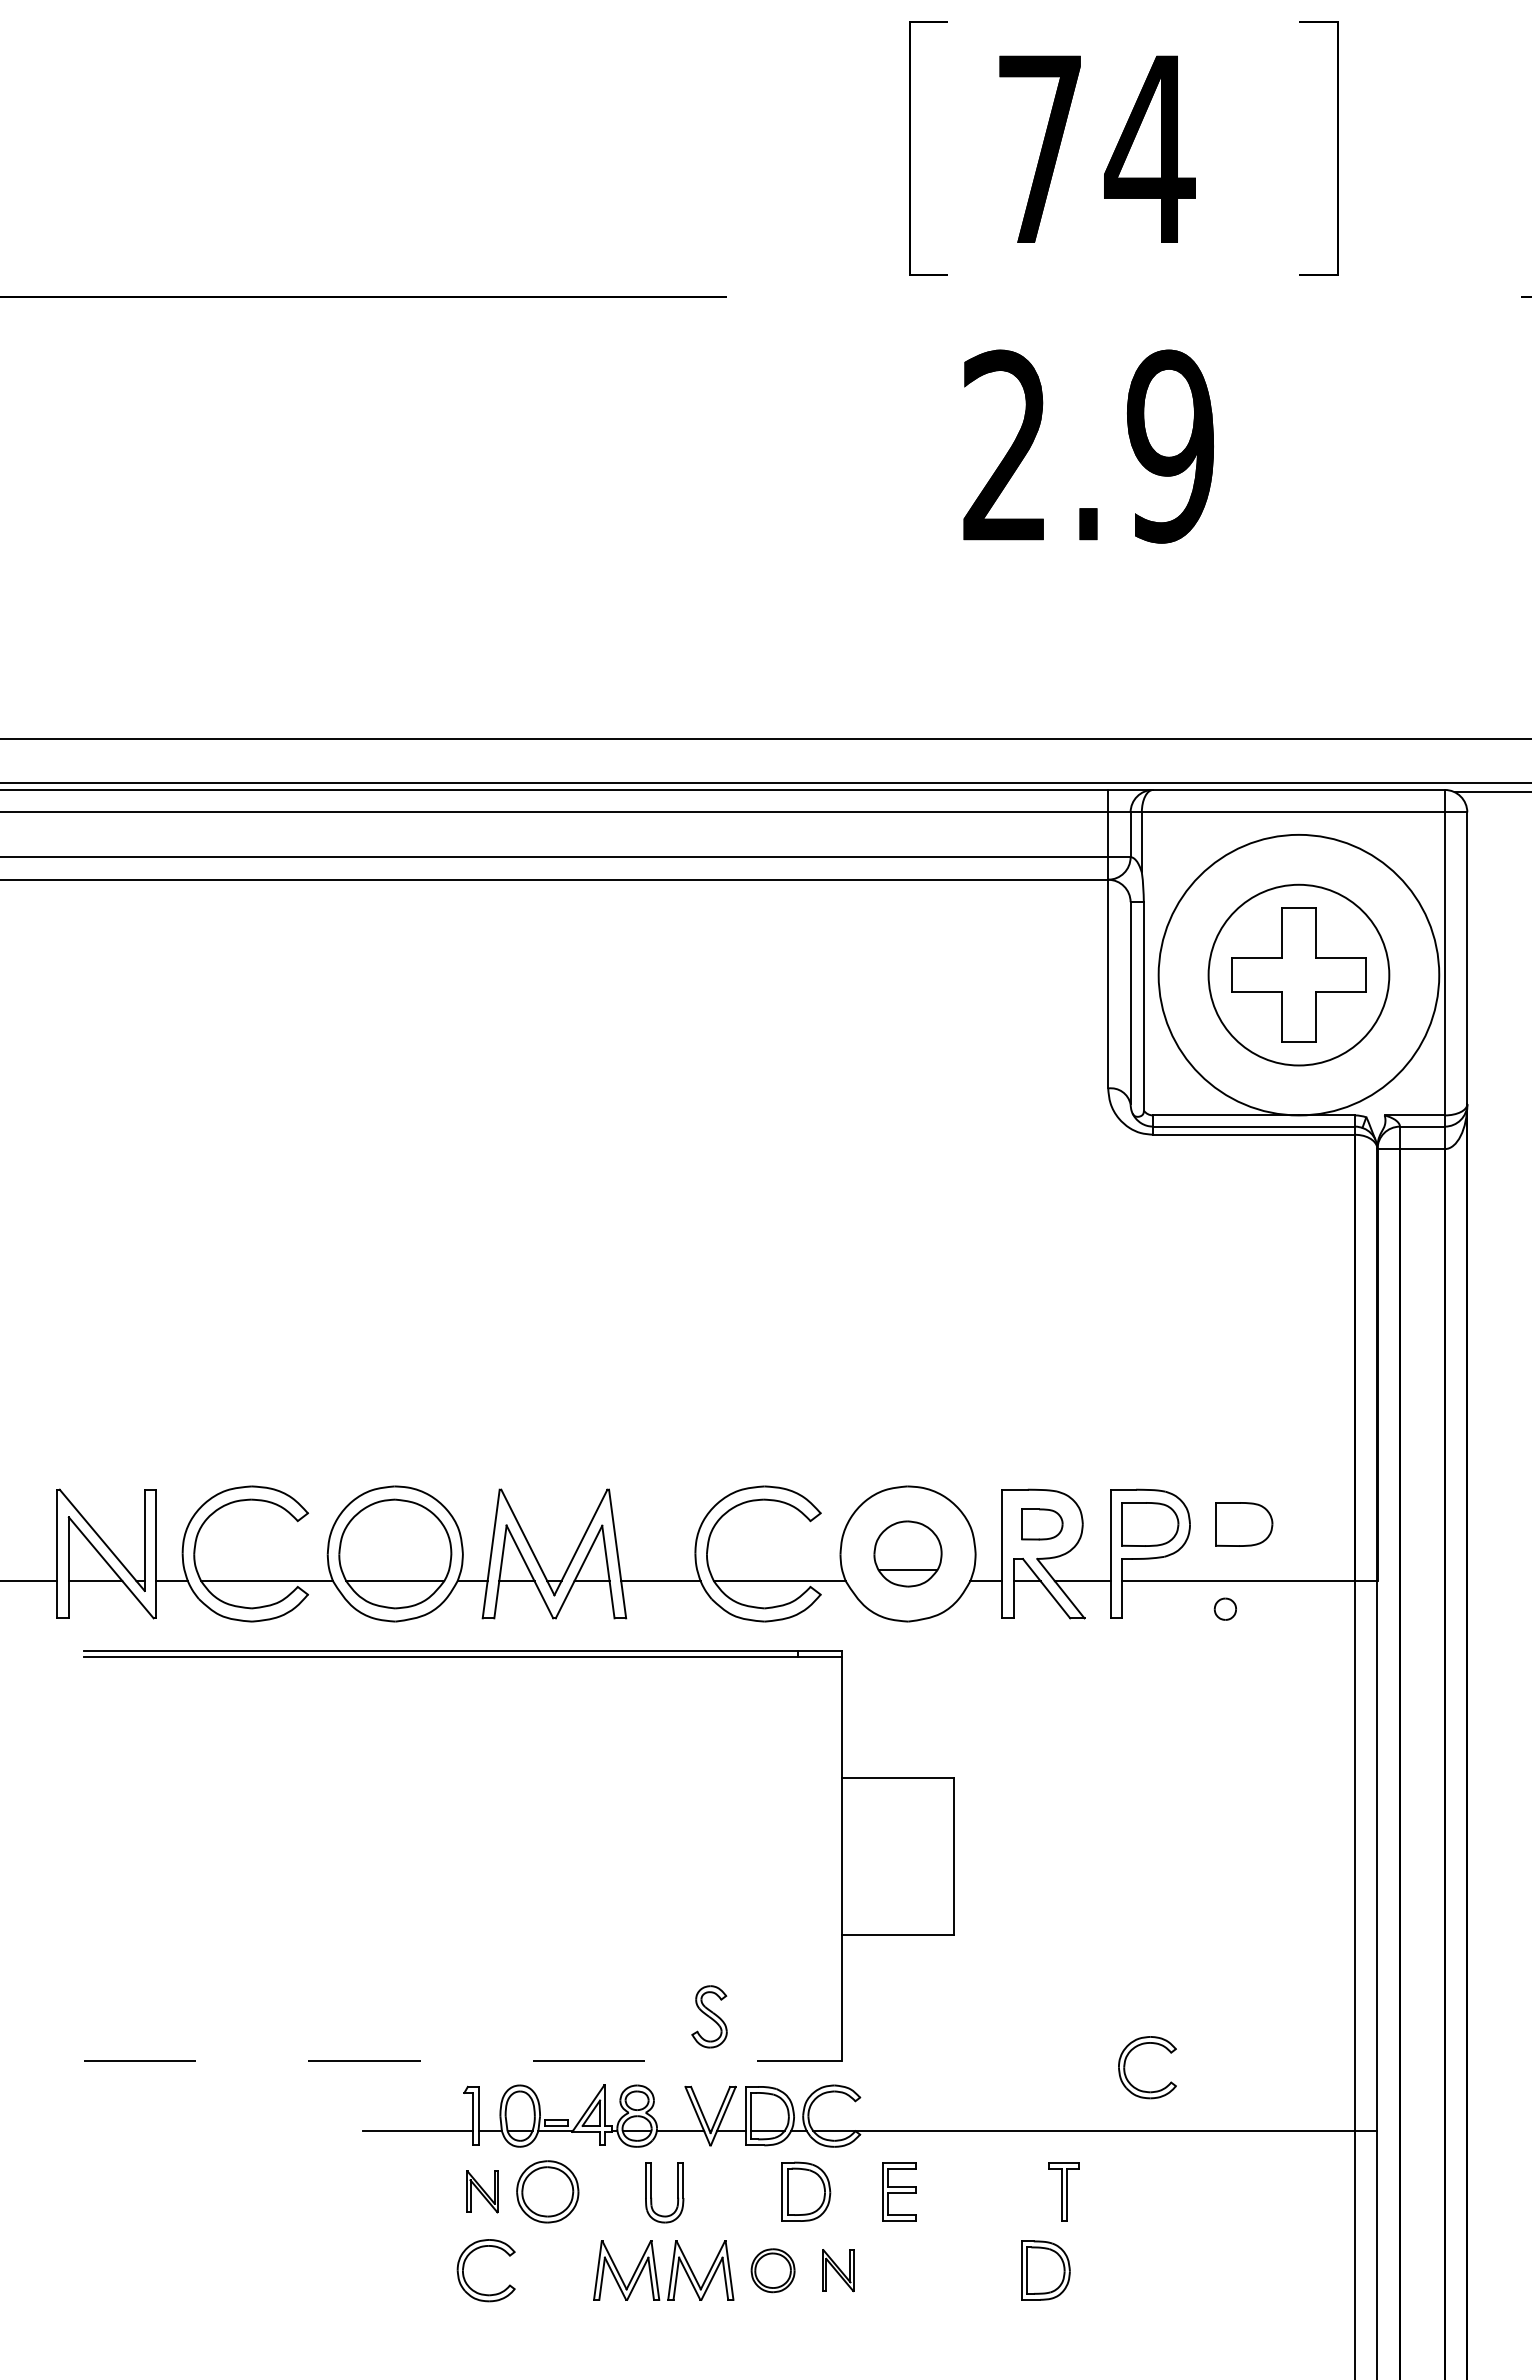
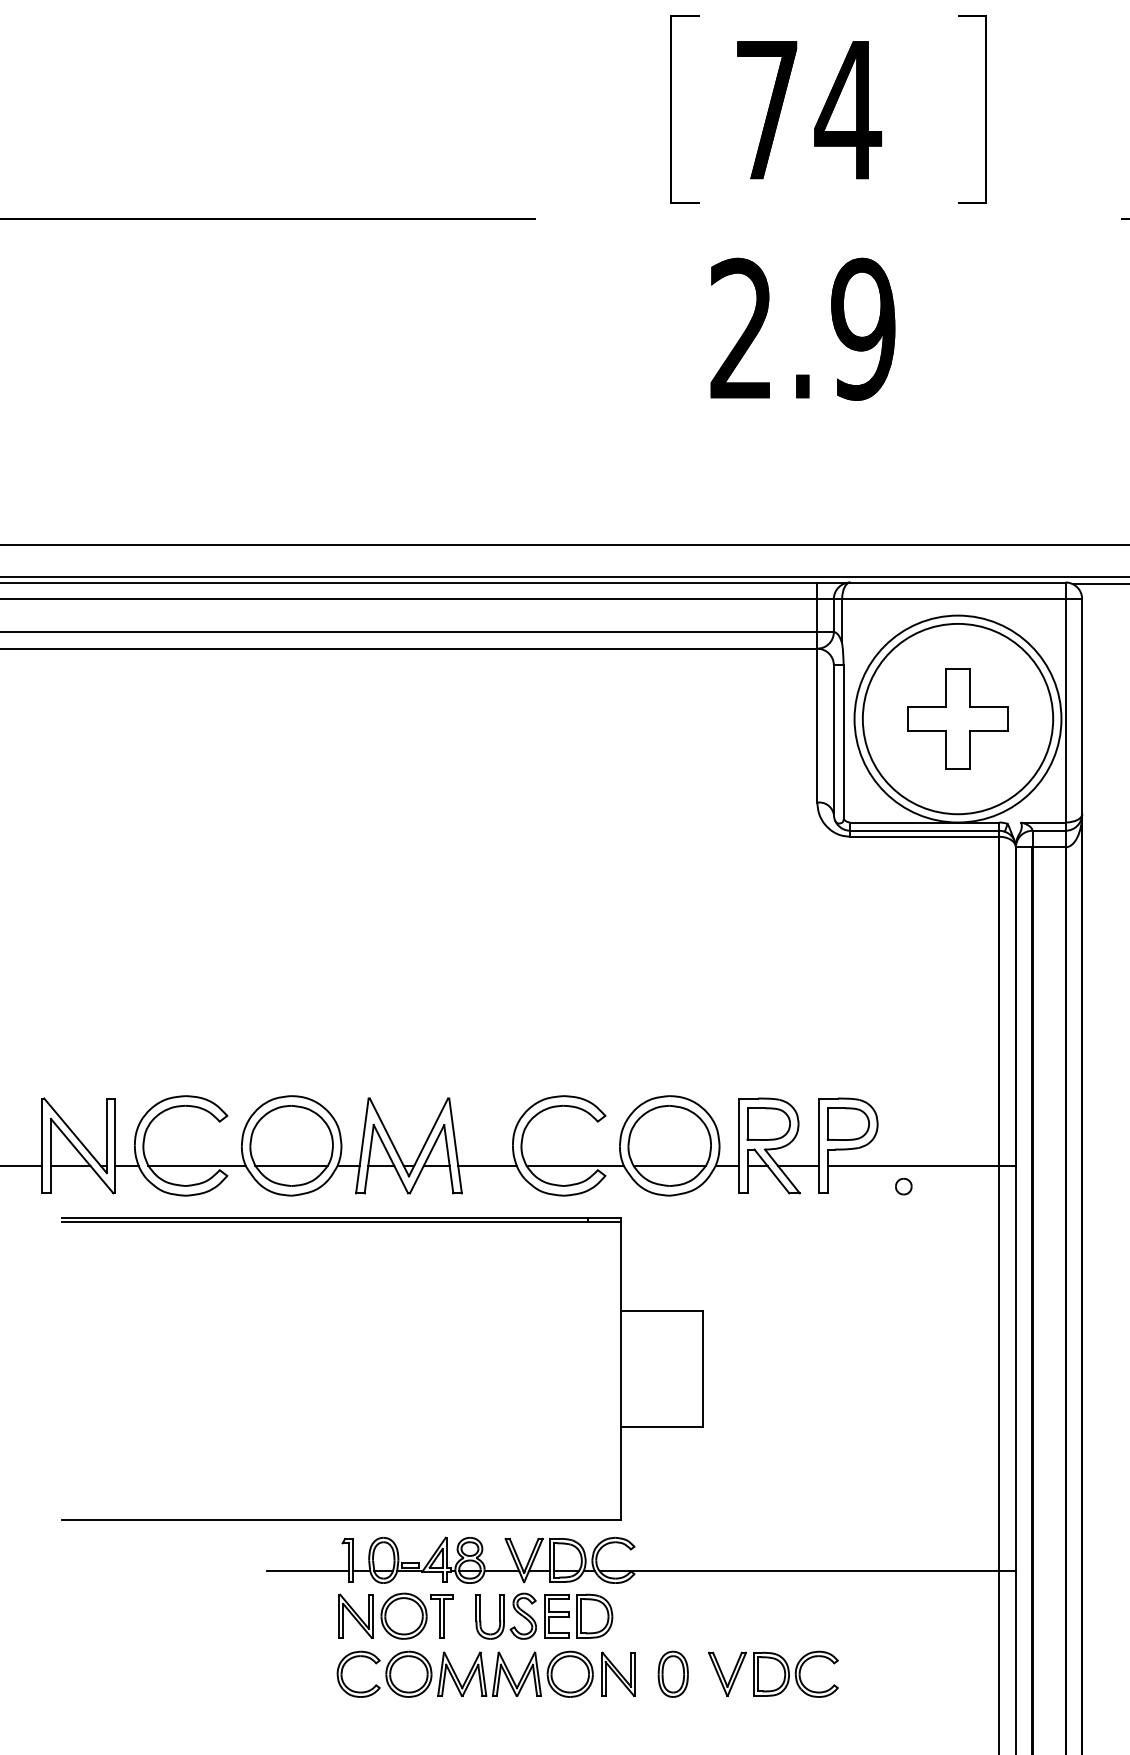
circle: (1298, 975) -> (957, 719), size x1.43
part: (1042, 1524) -> (768, 1124), size x1.43
part: (1244, 1524) -> (917, 1124), removed
part: (907, 1553) -> (669, 1145), size x1.67
part: (709, 2016) -> (523, 1616), moved
line: (462, 2060) -> (341, 1519), dashed -> solid
part: (1125, 2067) -> (800, 1674), moved
part: (482, 2191) -> (355, 1616), size x1.43
part: (899, 2191) -> (557, 1616), moved
part: (1063, 2191) -> (441, 1616), moved
part: (553, 2270) -> (408, 1674), added
part: (772, 2270) -> (569, 1674), size x1.43
part: (838, 2270) -> (618, 1674), size x1.43
part: (912, 2270) -> (673, 1674), added
part: (986, 2270) -> (727, 1674), added

